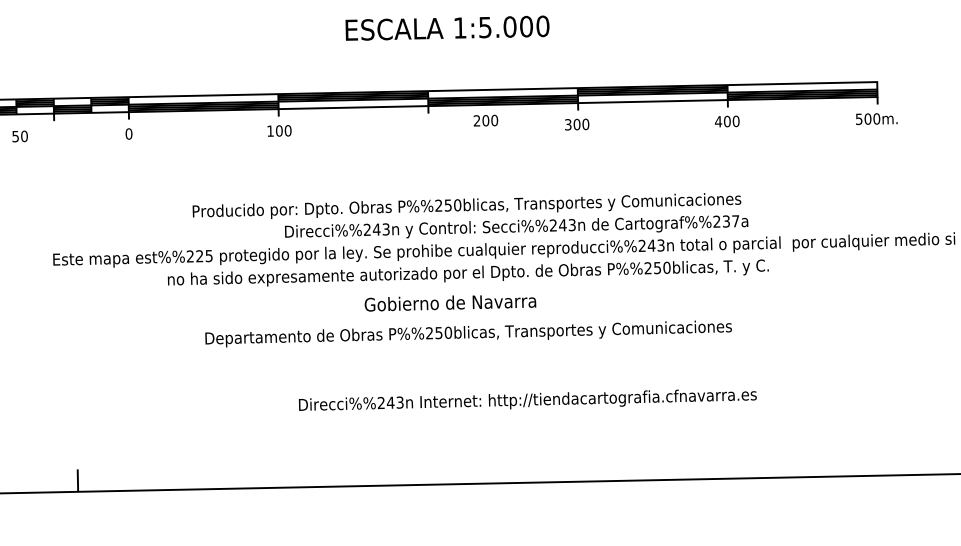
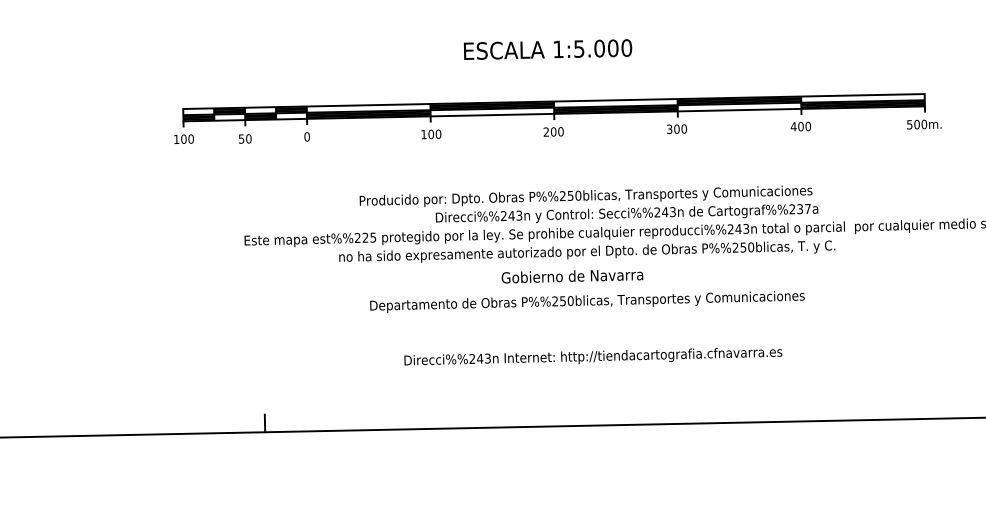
text: (446, 28) -> (547, 49), moved
text: (485, 120) -> (553, 131), moved
text: (20, 135) -> (245, 138), moved
text: (528, 400) -> (593, 356), moved

